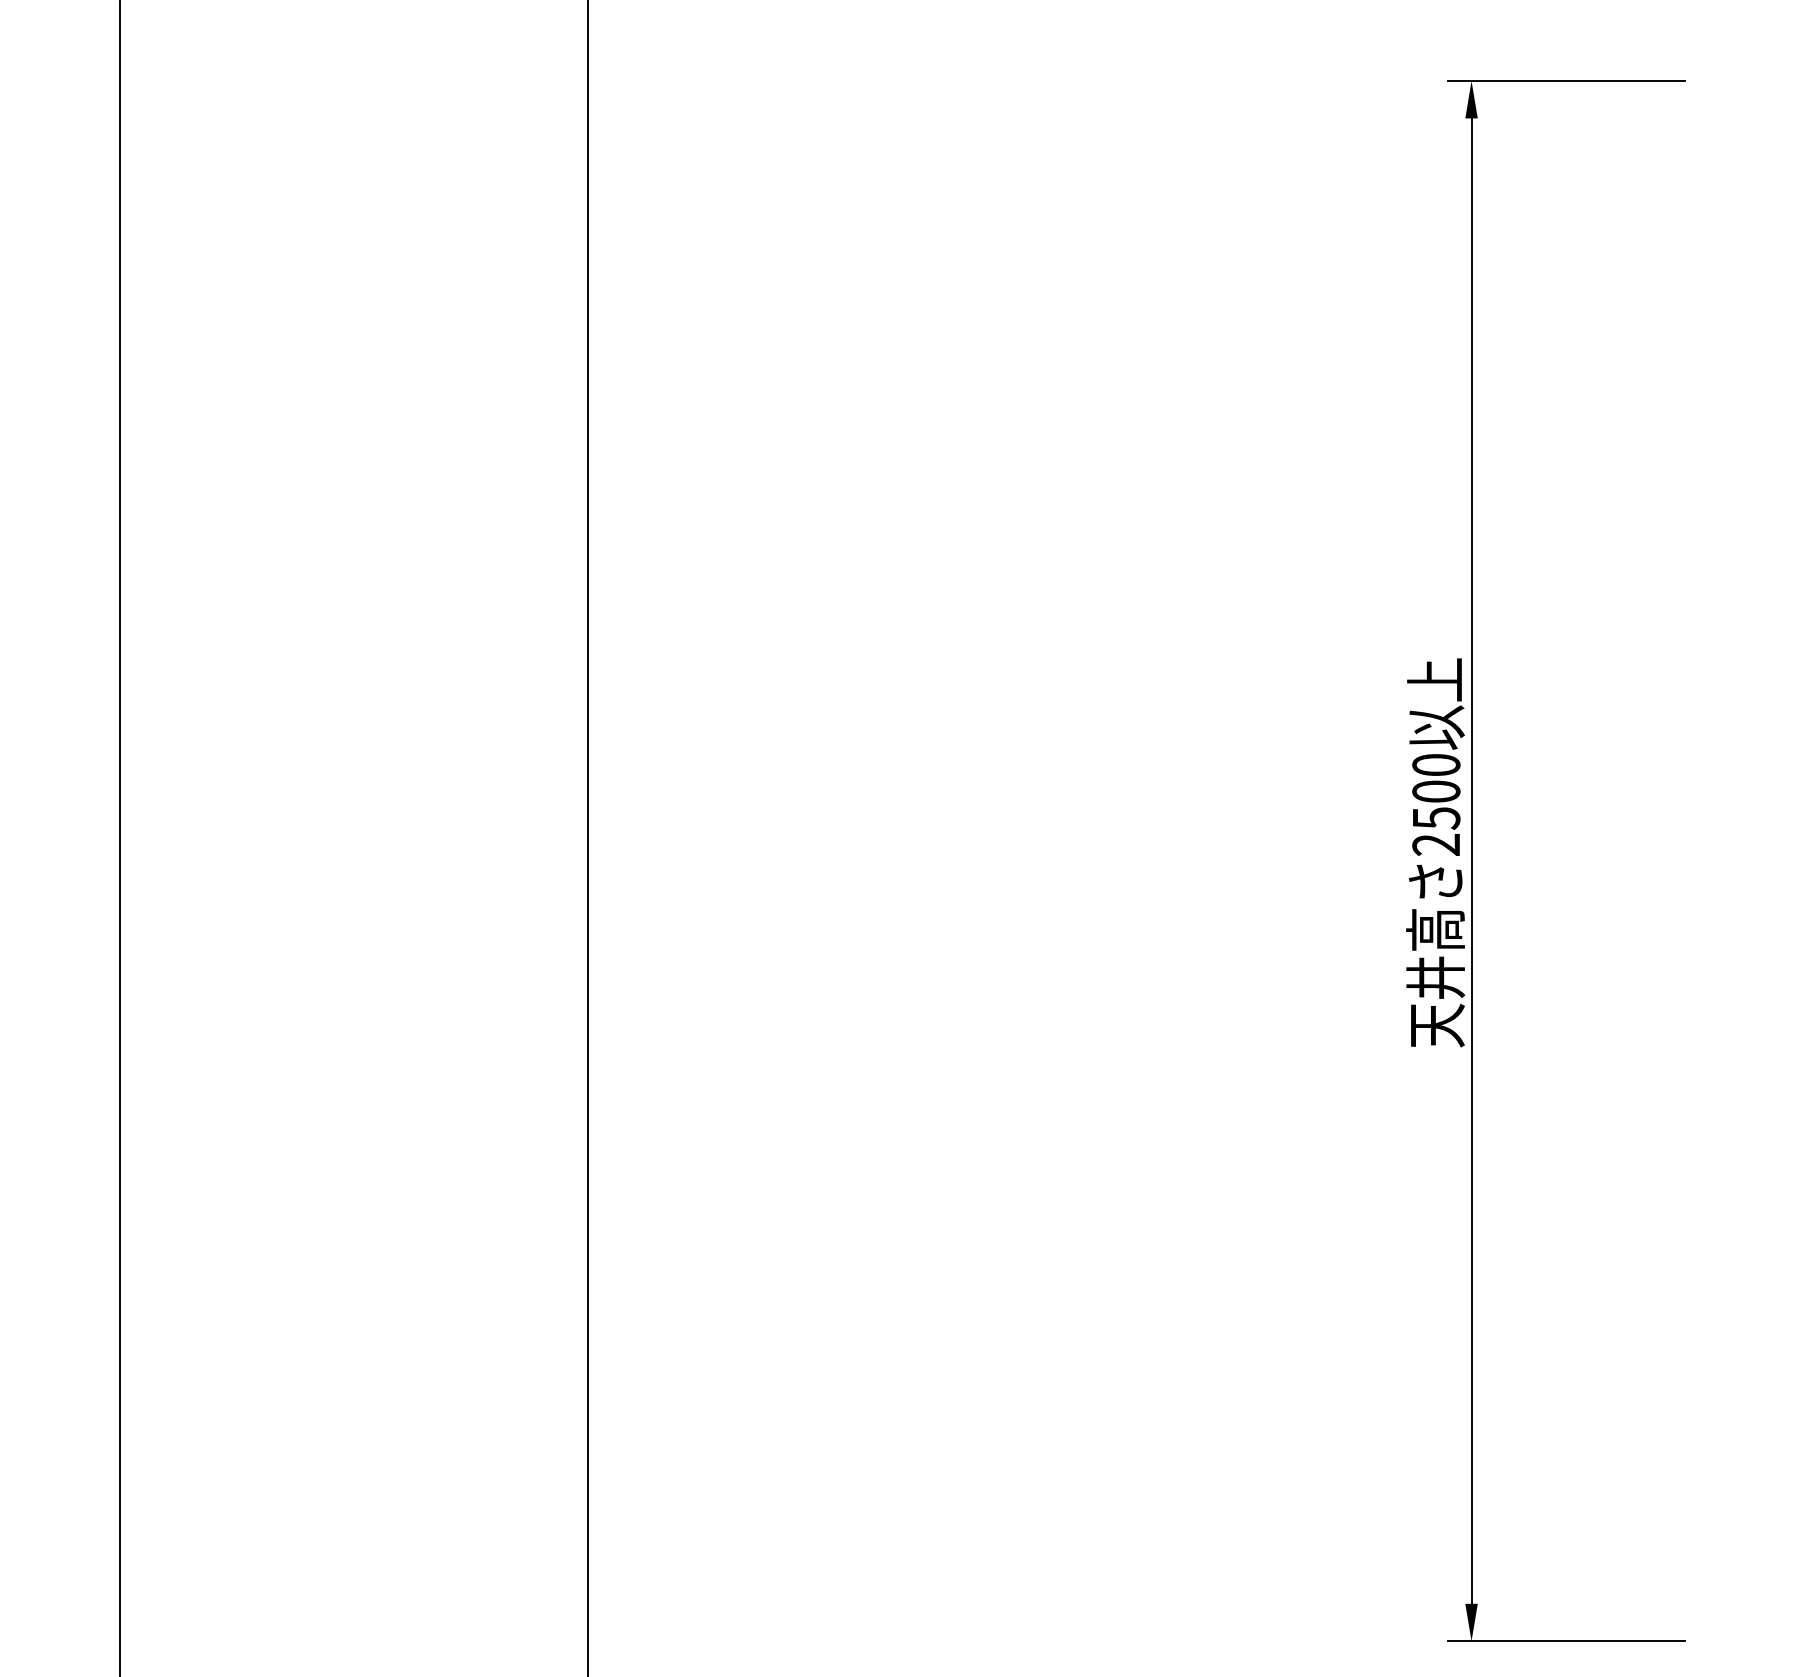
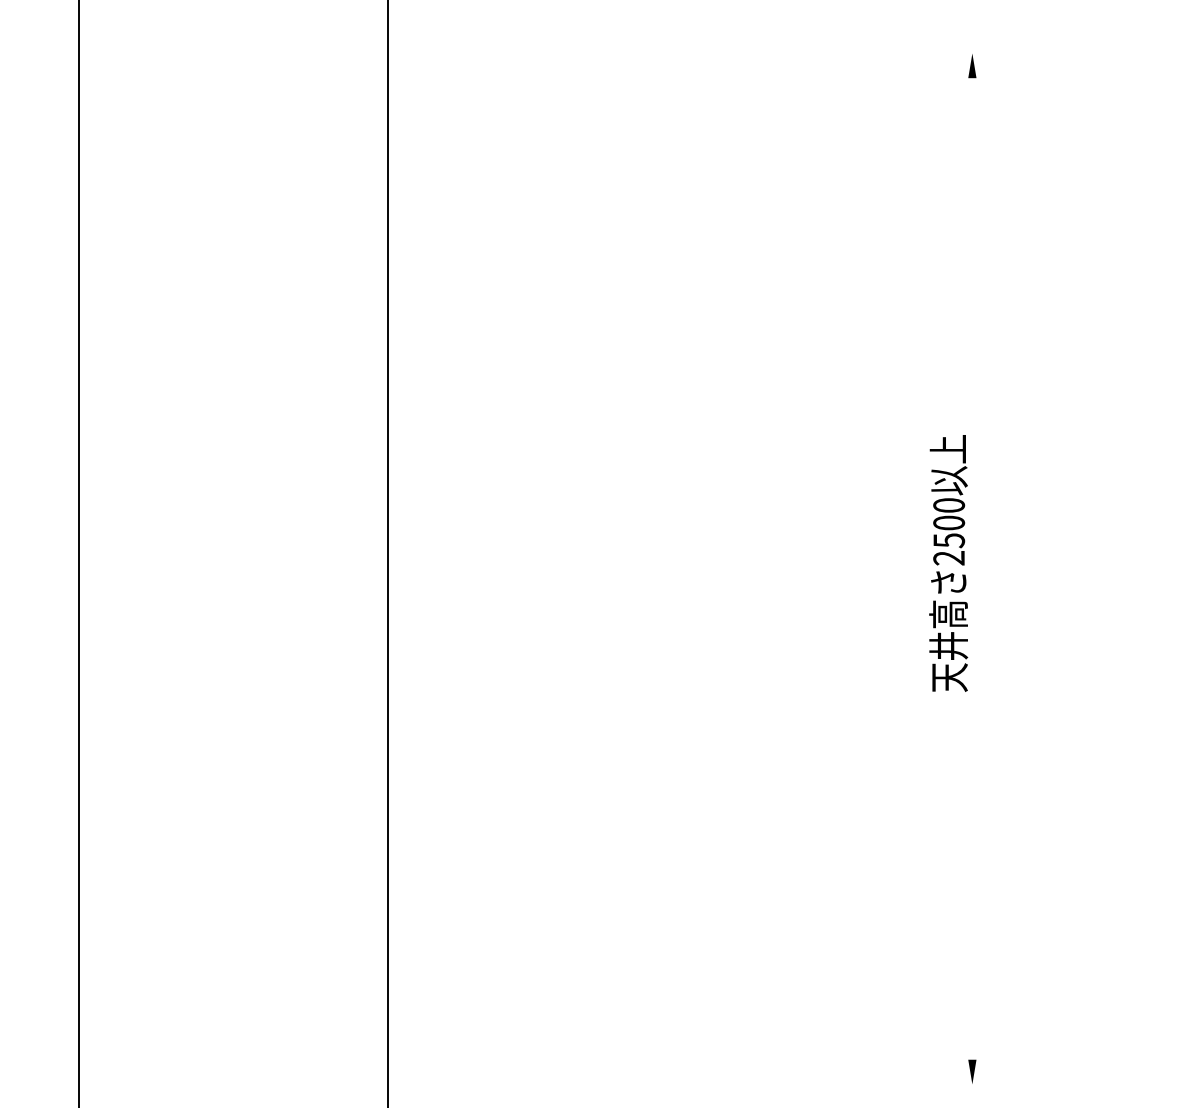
line: (1565, 81) -> (1034, 53), removed
line: (1471, 860) -> (972, 568), removed
line: (1565, 1641) -> (1034, 1084), removed

